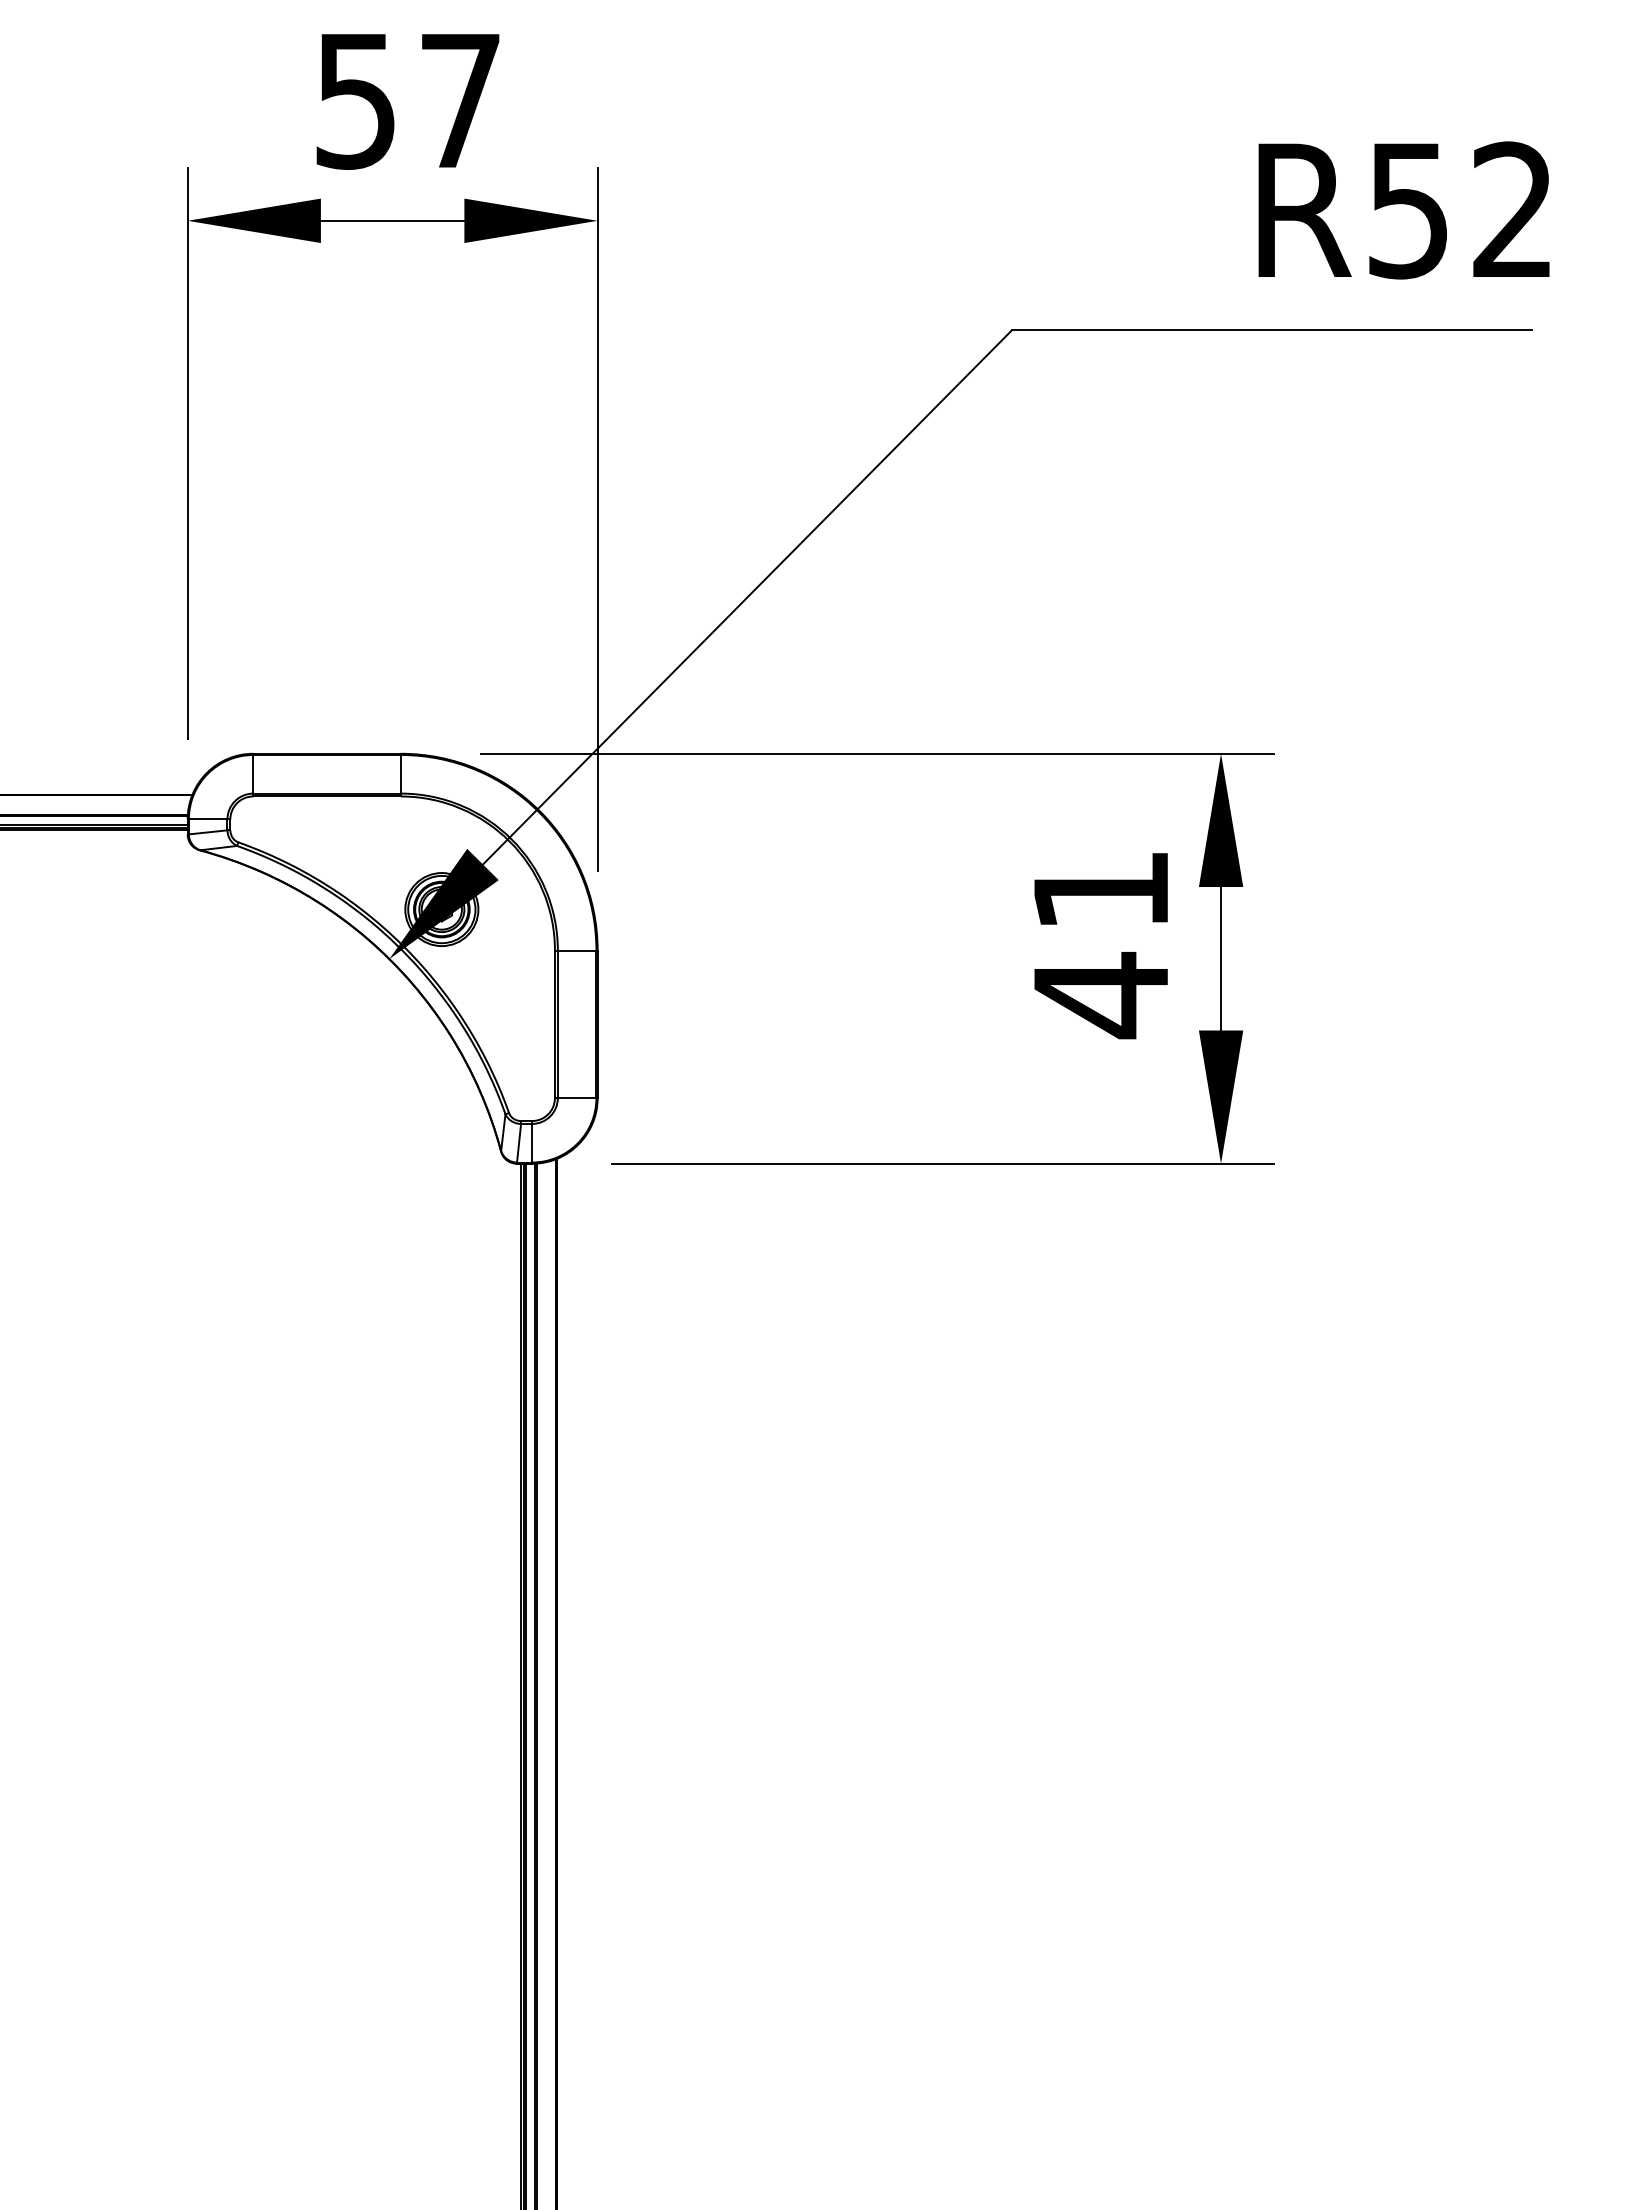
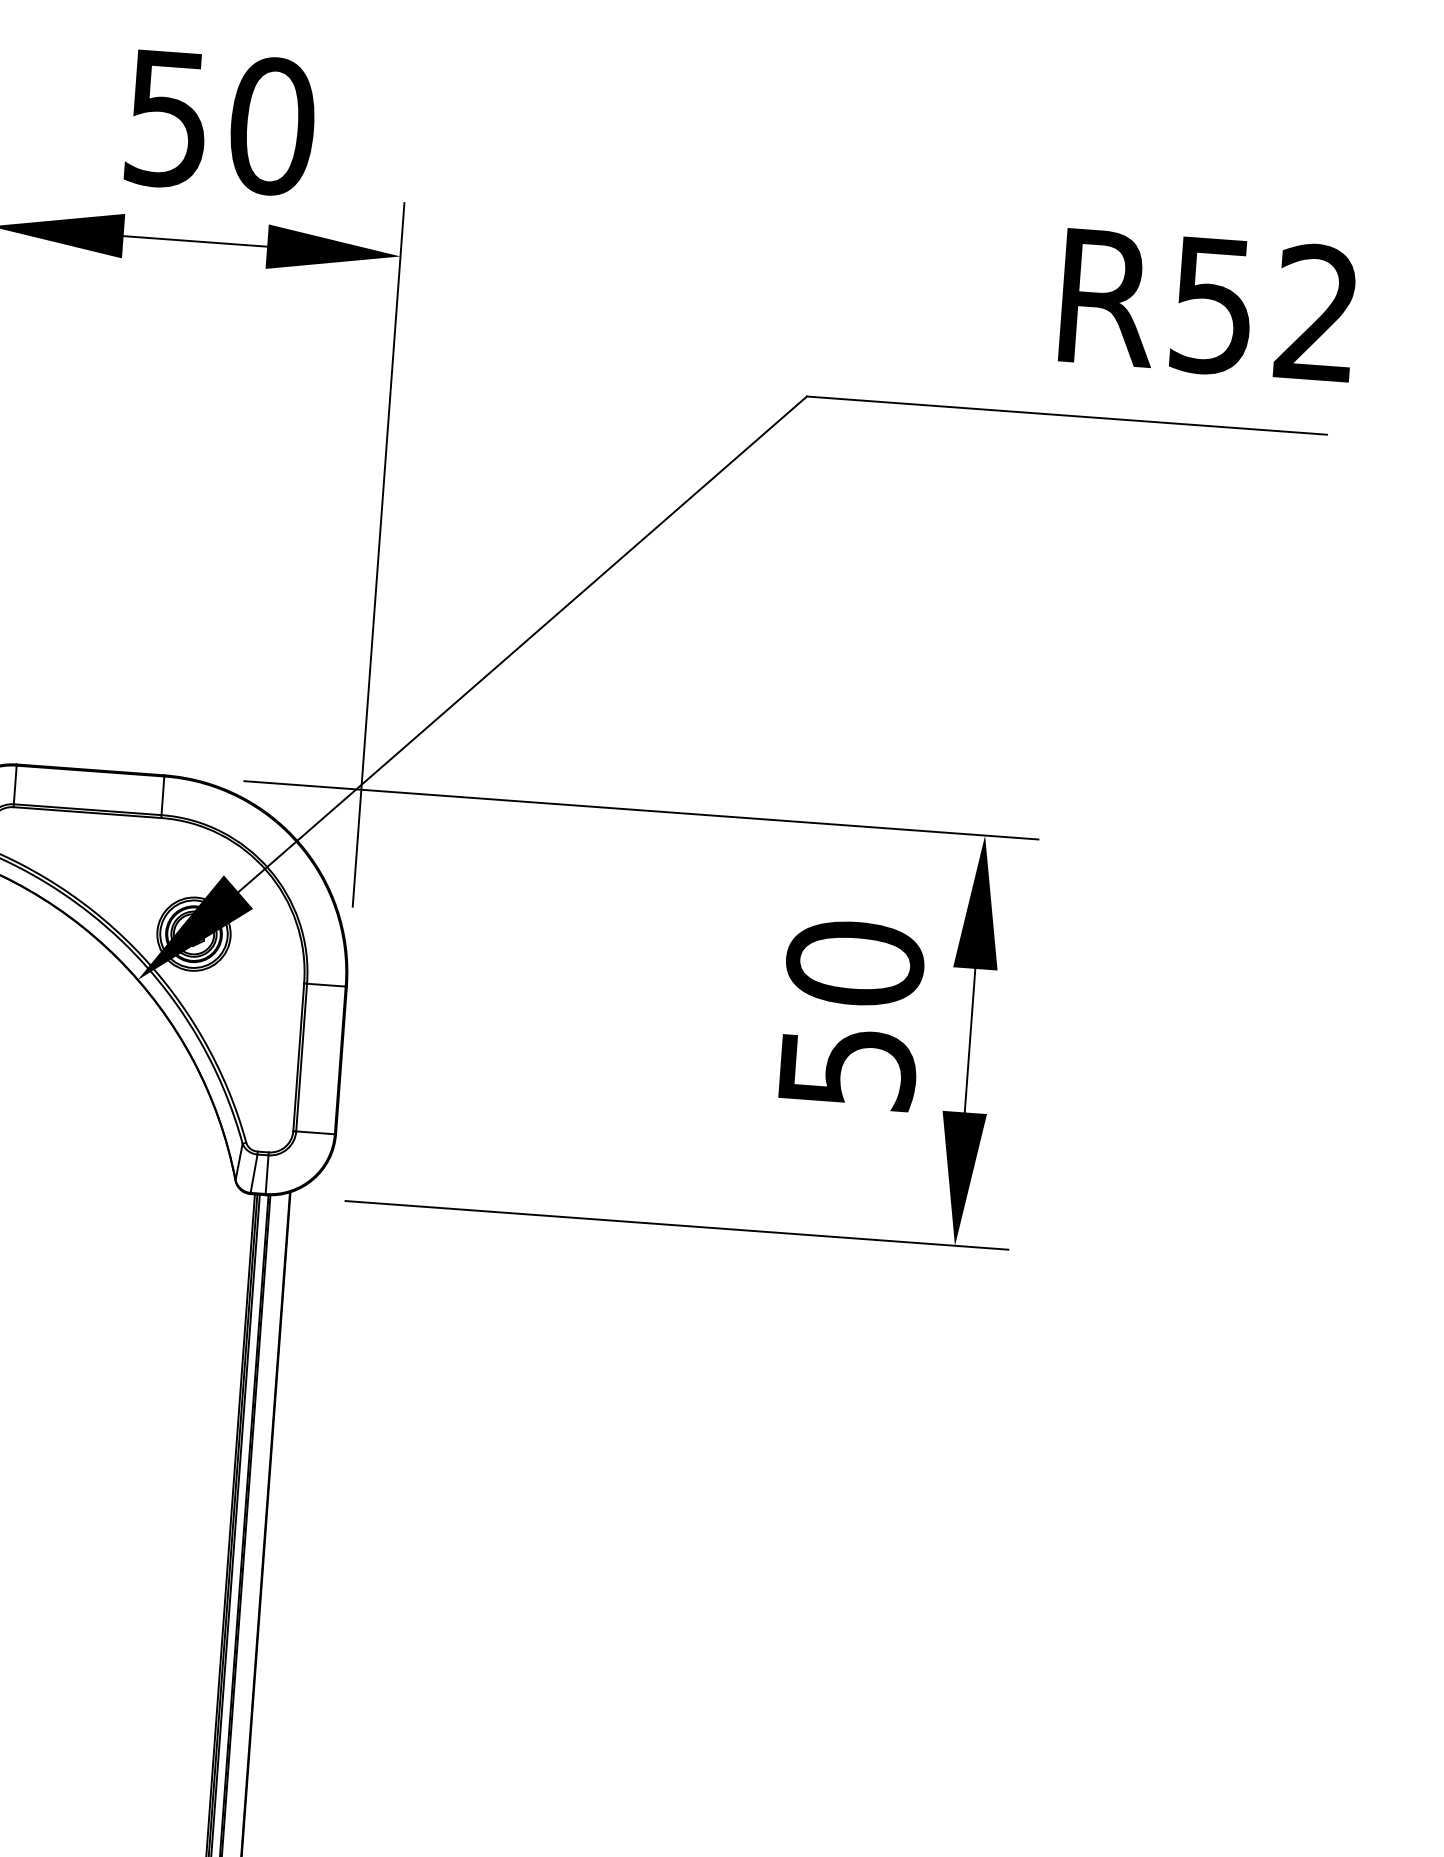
text: (460, 100) -> (272, 126), 57 -> 50
text: (1101, 944) -> (851, 1017), 41 -> 50

